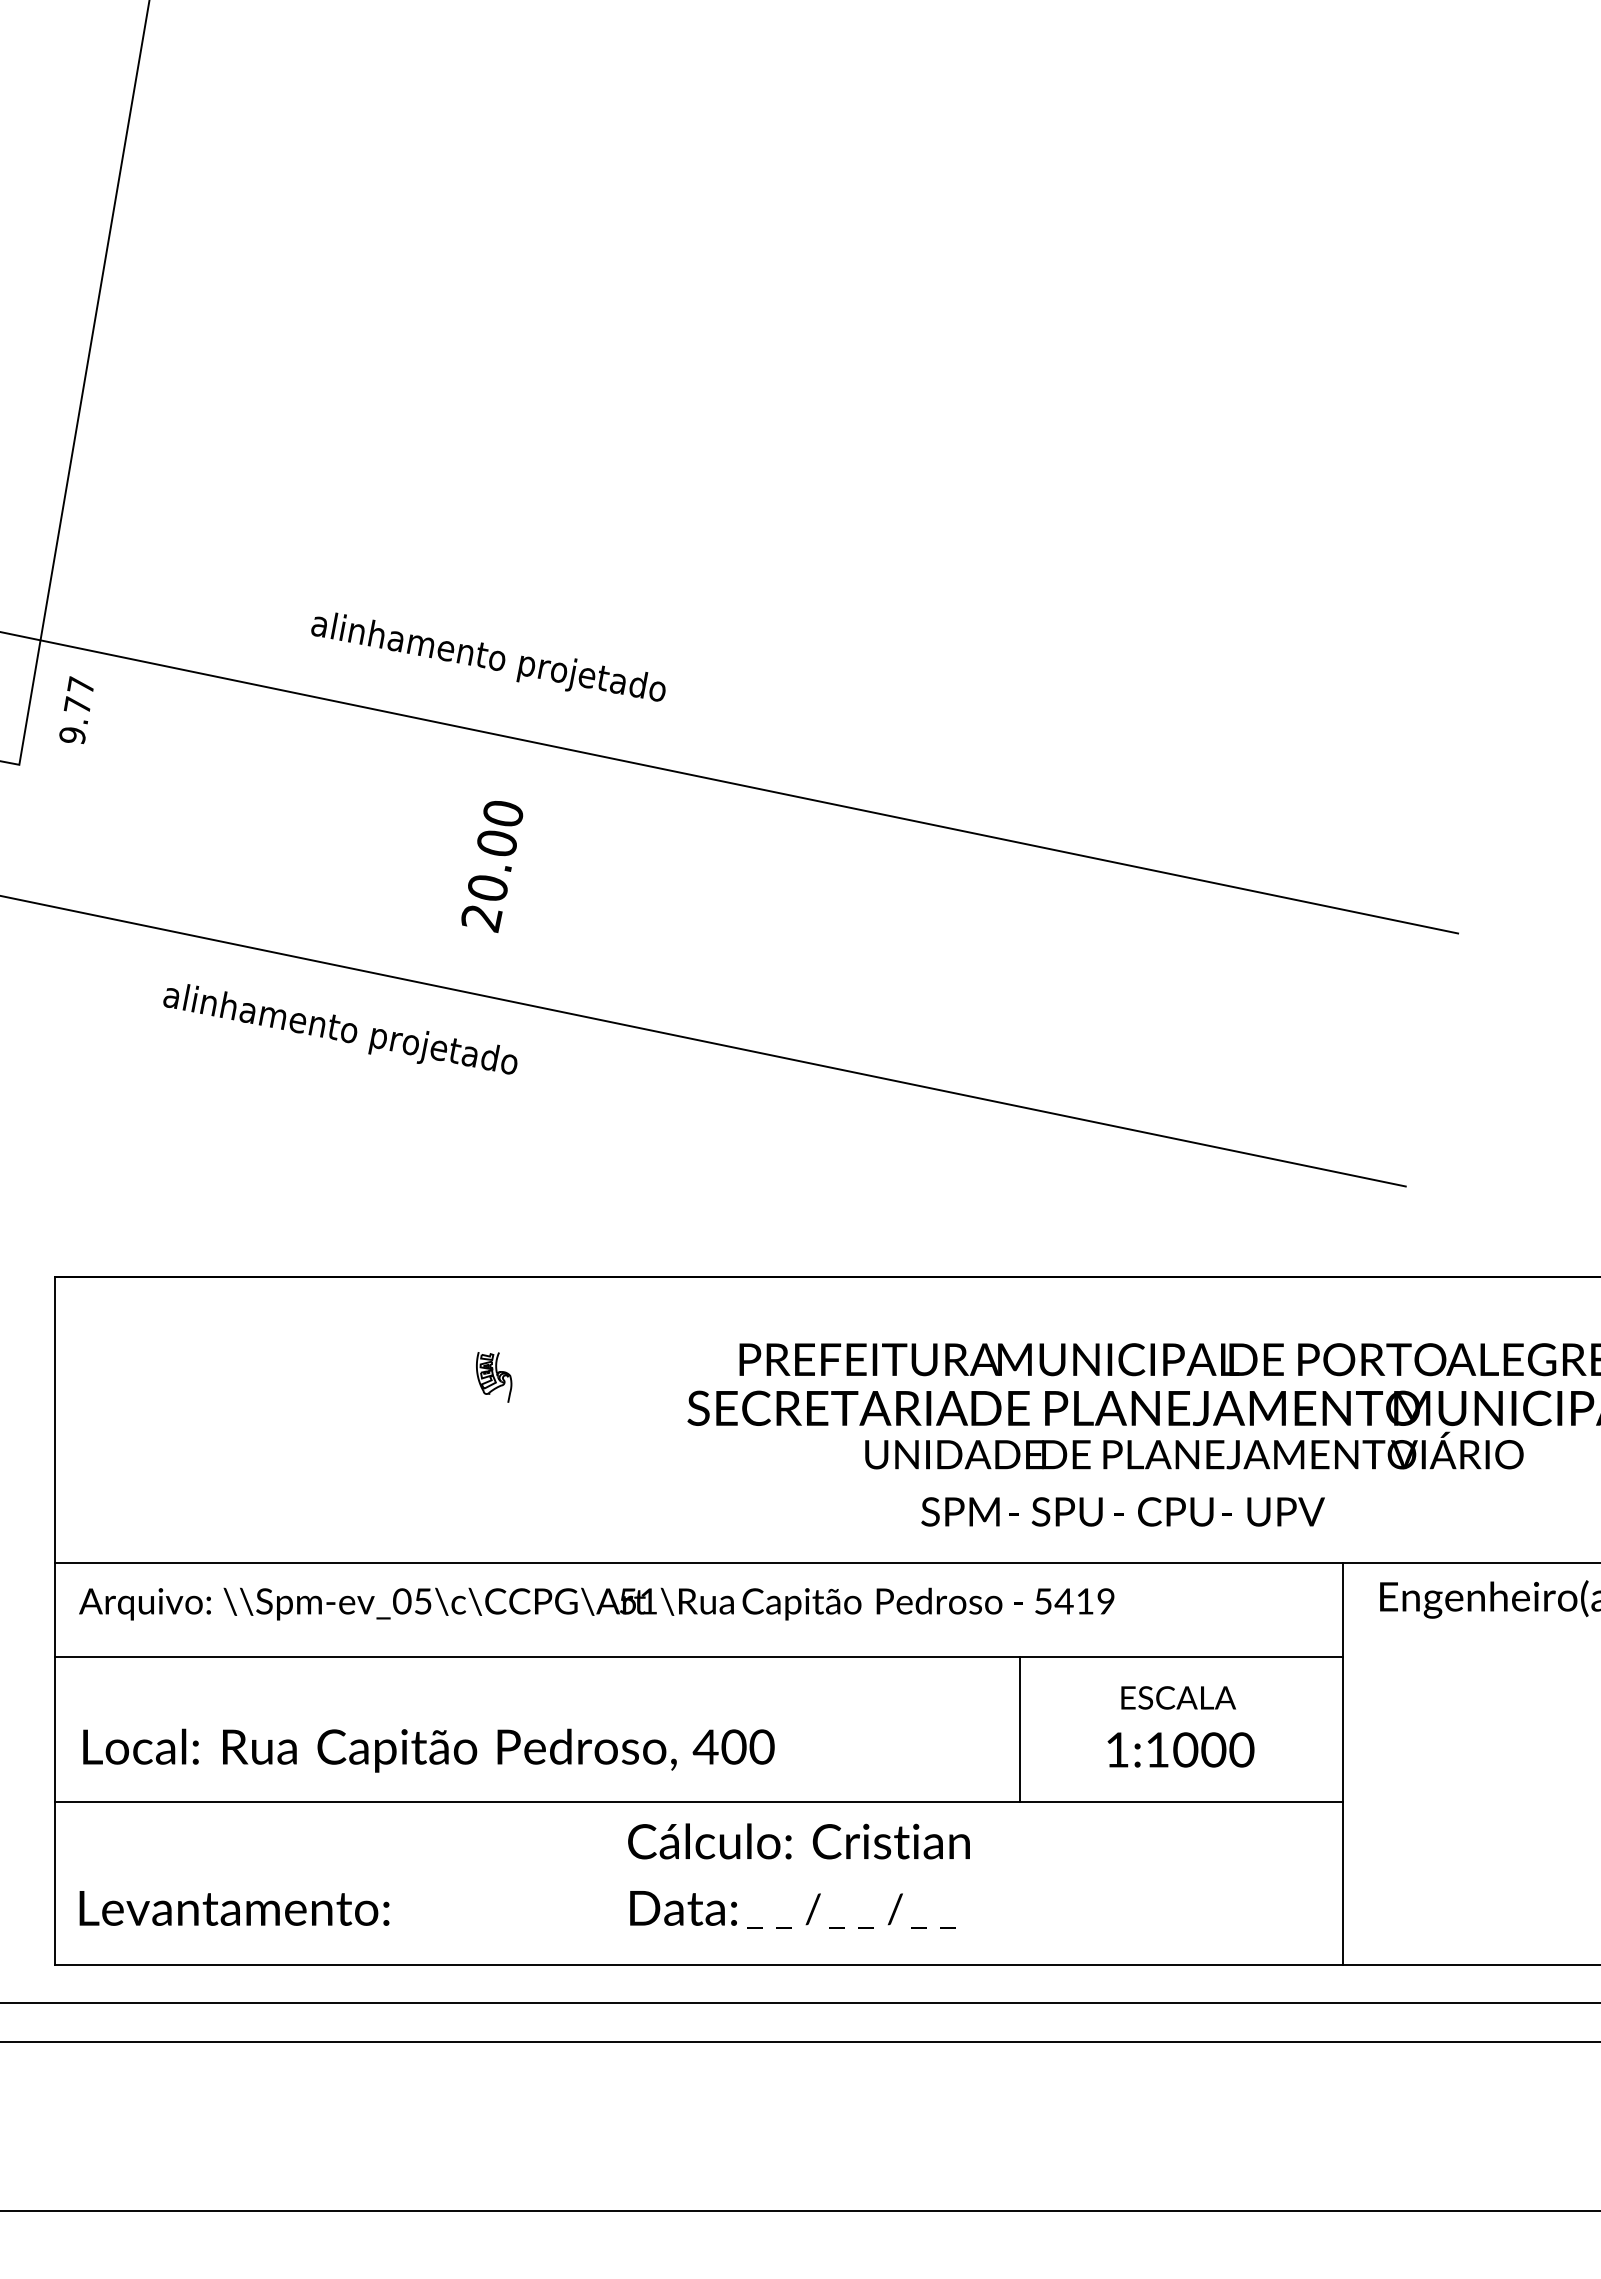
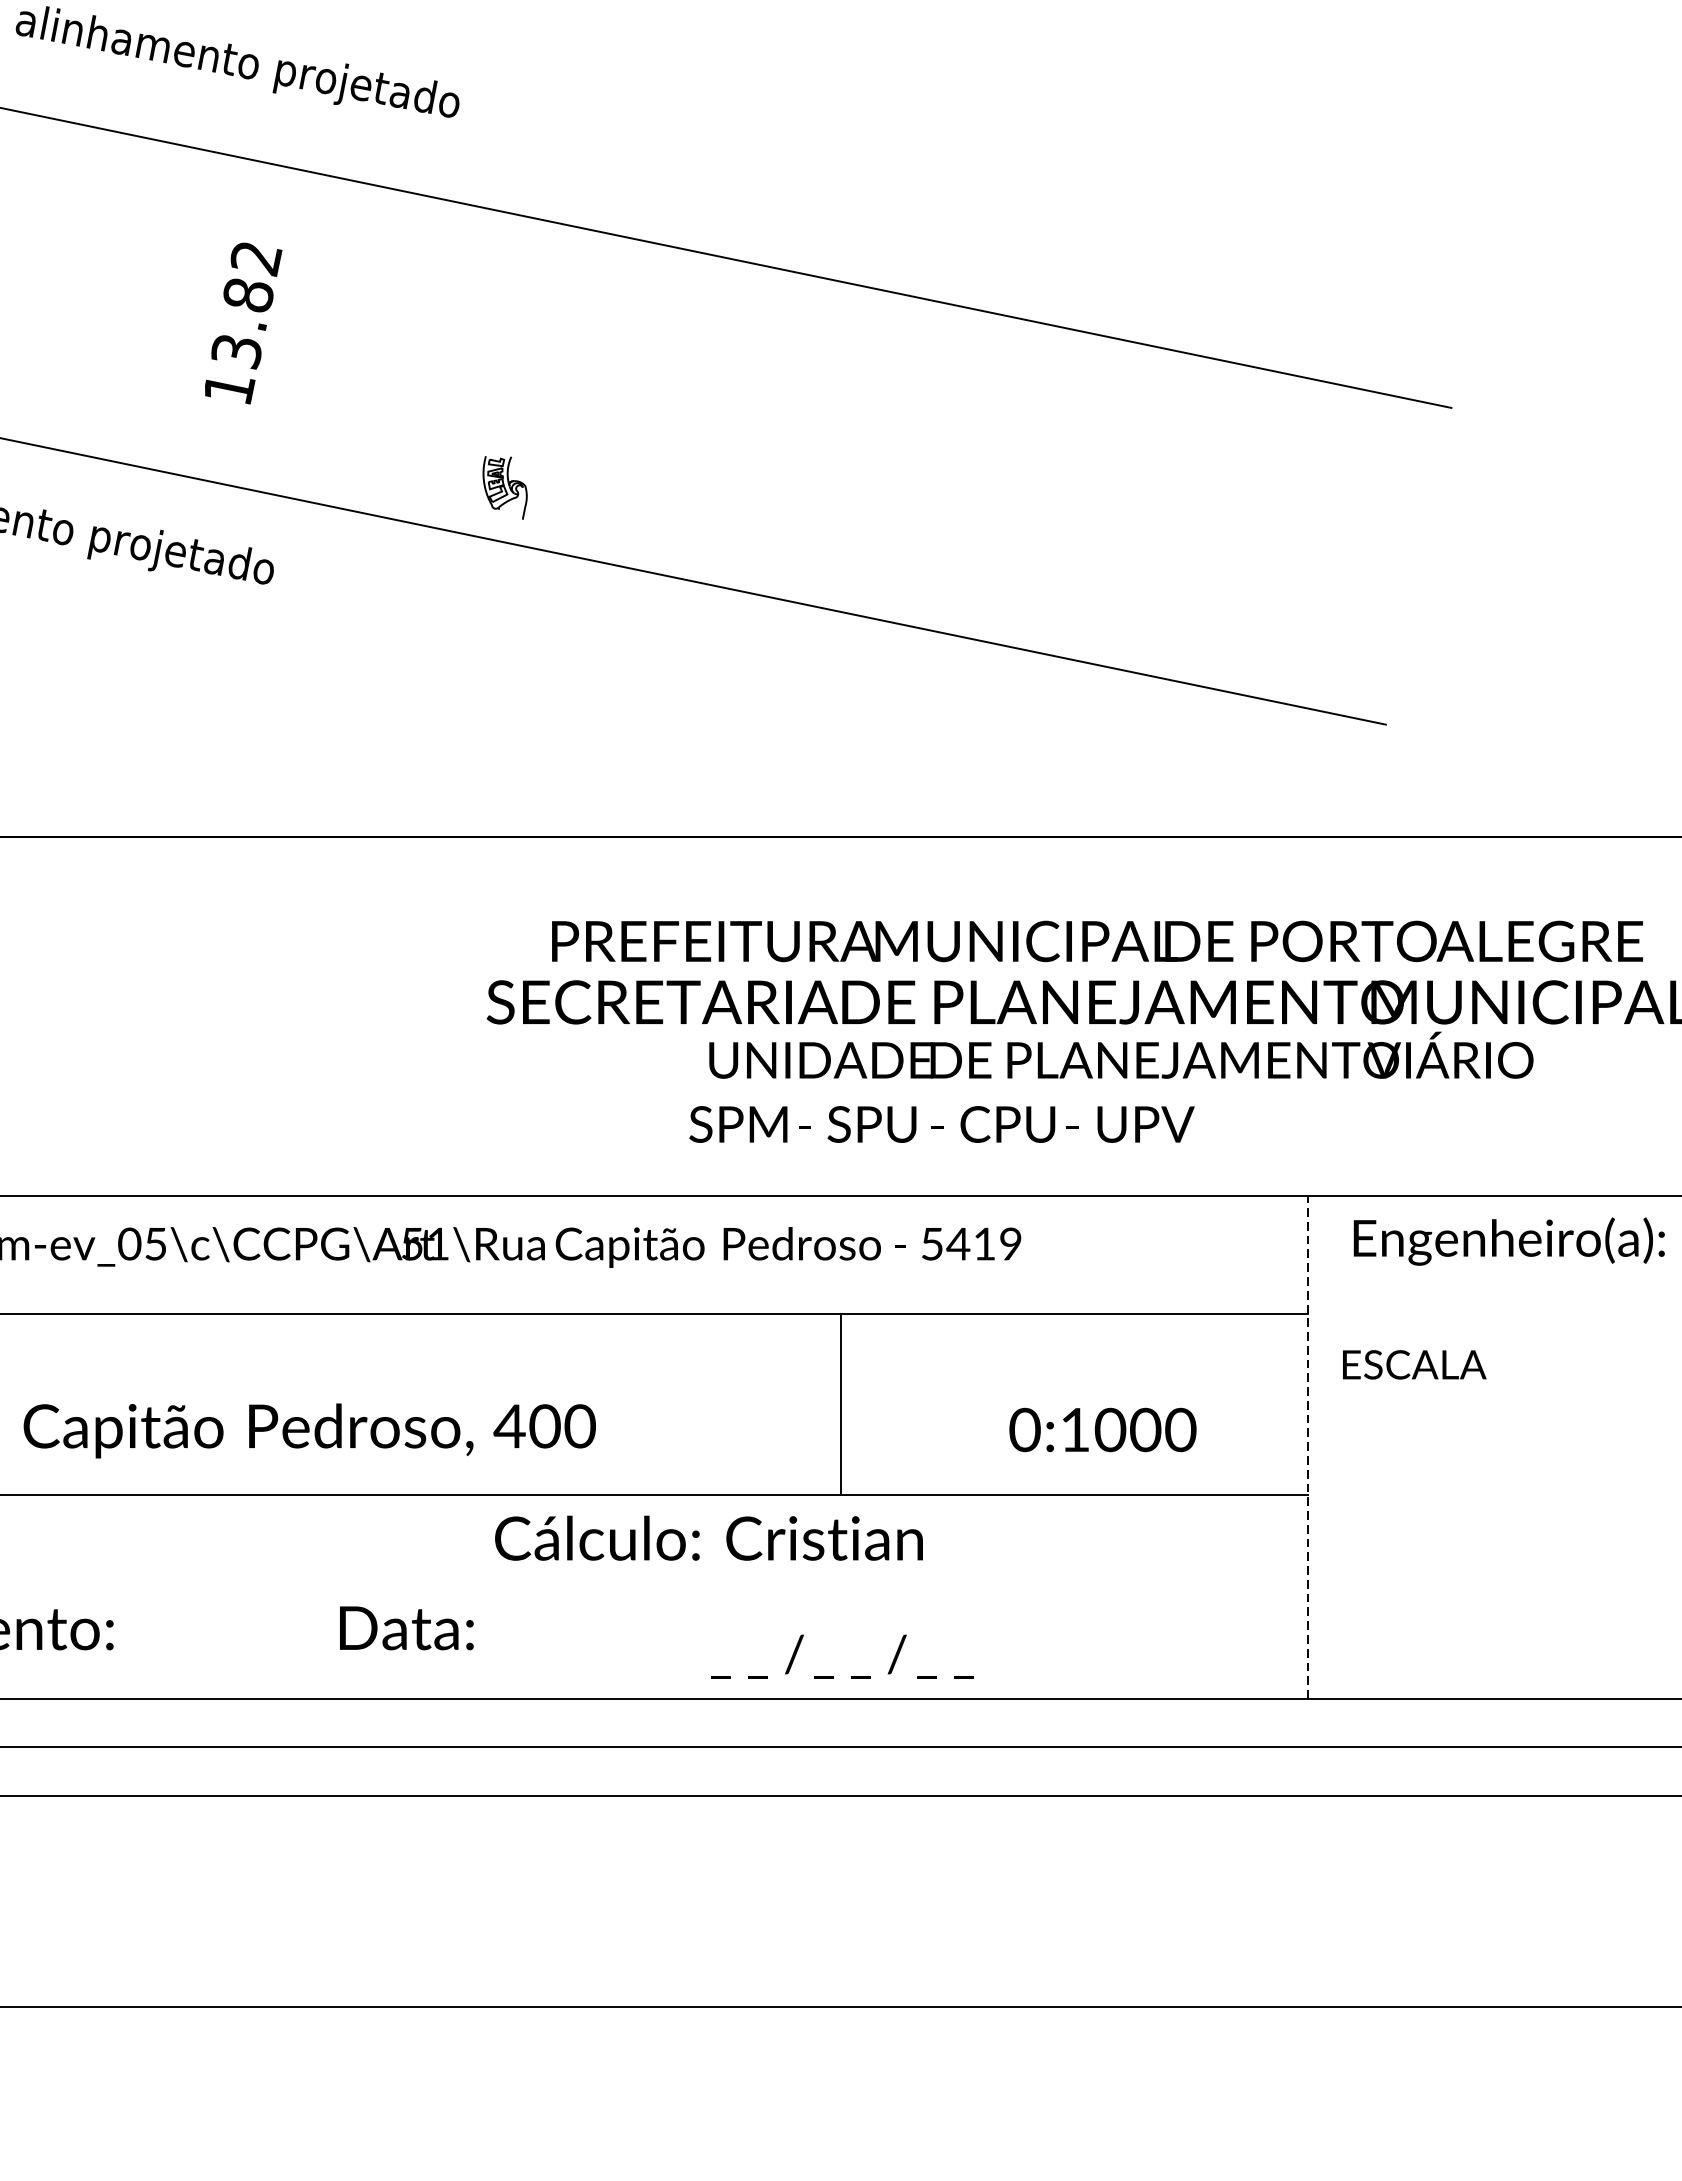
text: (492, 866) -> (242, 324), 20.00 -> 13.82
part: (494, 1377) -> (505, 488), moved
text: (1122, 1511) -> (941, 1123), moved
text: (1178, 1697) -> (1414, 1364), moved
line: (1020, 1729) -> (841, 1404), moved
text: (1117, 1749) -> (1025, 1429), 1:1000 -> 0:1000
line: (1343, 1763) -> (1307, 1446), solid -> dashed
text: (798, 1841) -> (708, 1538), moved
text: (683, 1908) -> (406, 1628), moved
text: (851, 1910) -> (842, 1656), moved

